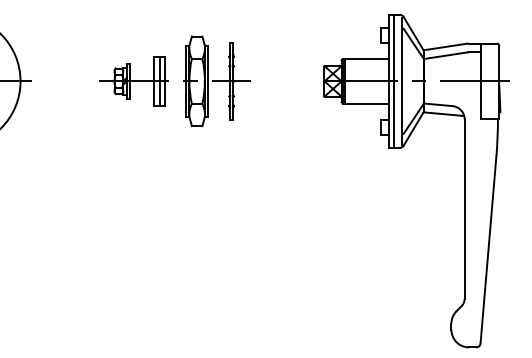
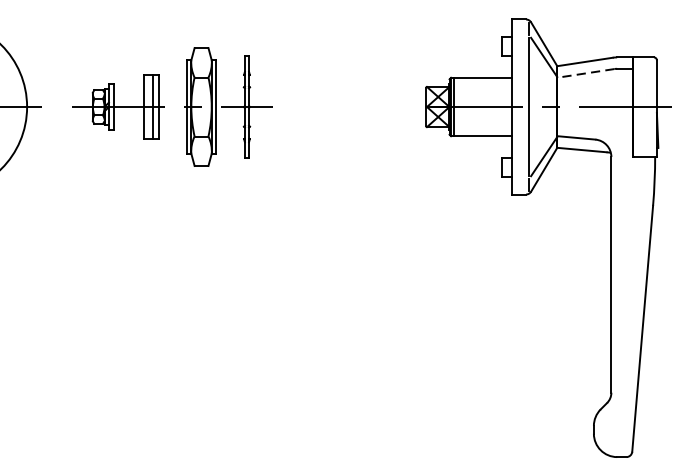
line: (445, 55) -> (586, 73), solid -> dashed
line: (393, 80) -> (517, 105), removed
part: (174, 81) -> (171, 107), moved

